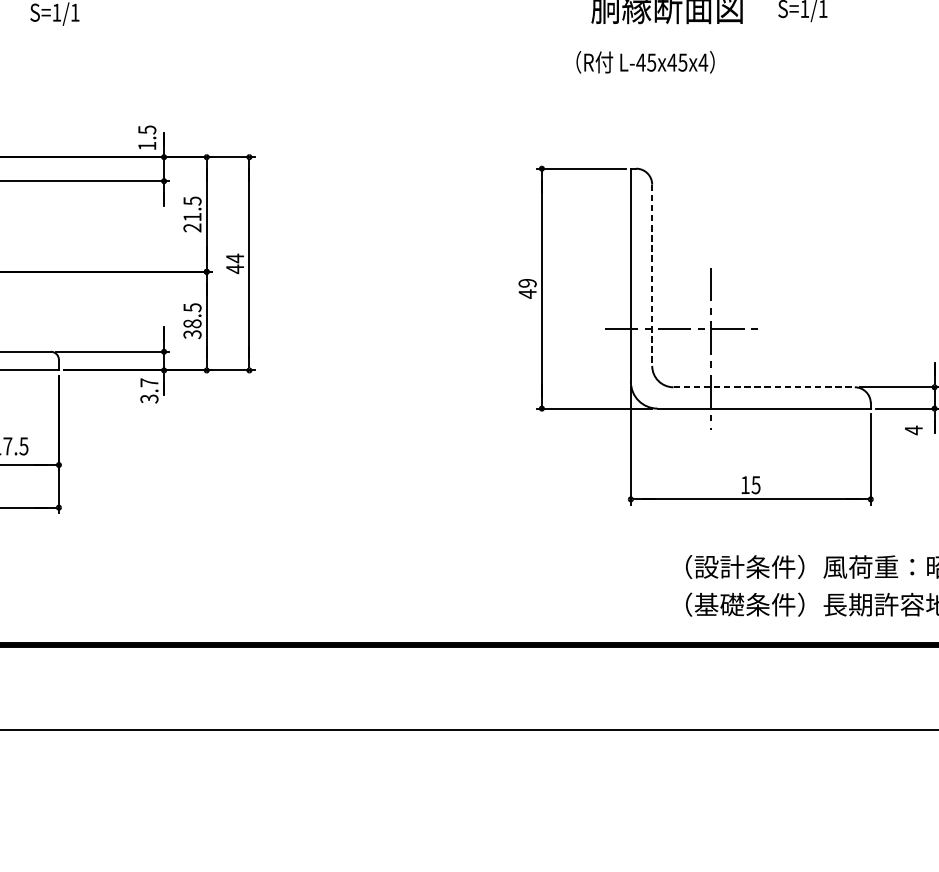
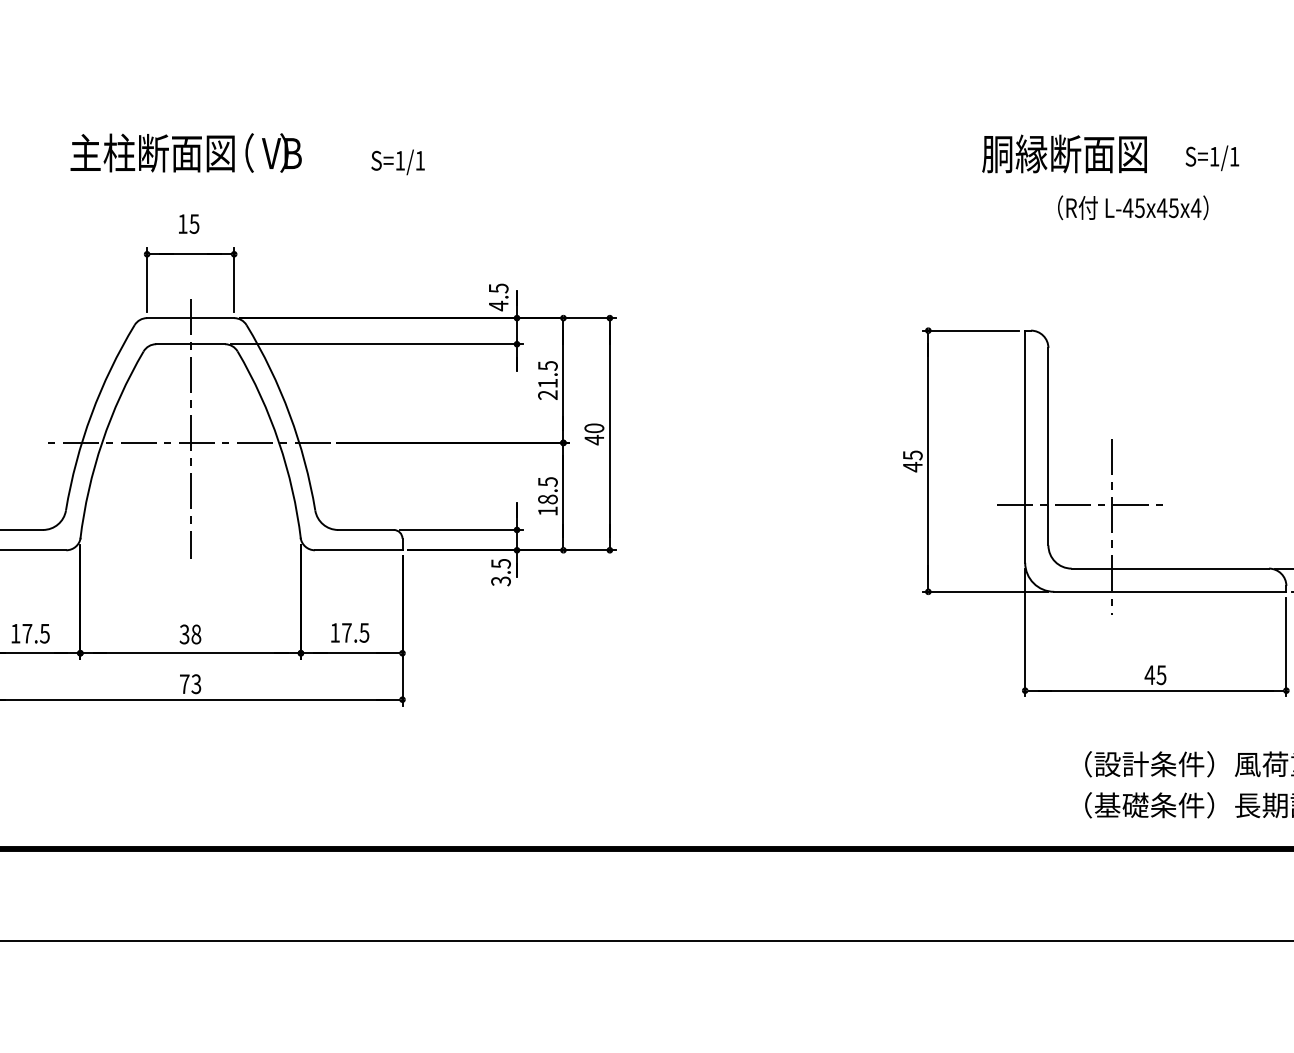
text: (645, 62) -> (1133, 207), moved
text: (147, 145) -> (498, 305), 1.5 -> 4.5
text: (235, 258) -> (594, 428), 44 -> 40
line: (652, 275) -> (1048, 446), dashed -> solid
text: (527, 283) -> (912, 455), 49 -> 45
text: (192, 334) -> (547, 511), 38.5 -> 18.5
text: (148, 382) -> (500, 563), 3.7 -> 3.5
line: (764, 387) -> (1170, 568), dashed -> solid
text: (745, 484) -> (1149, 674), 15 -> 45

